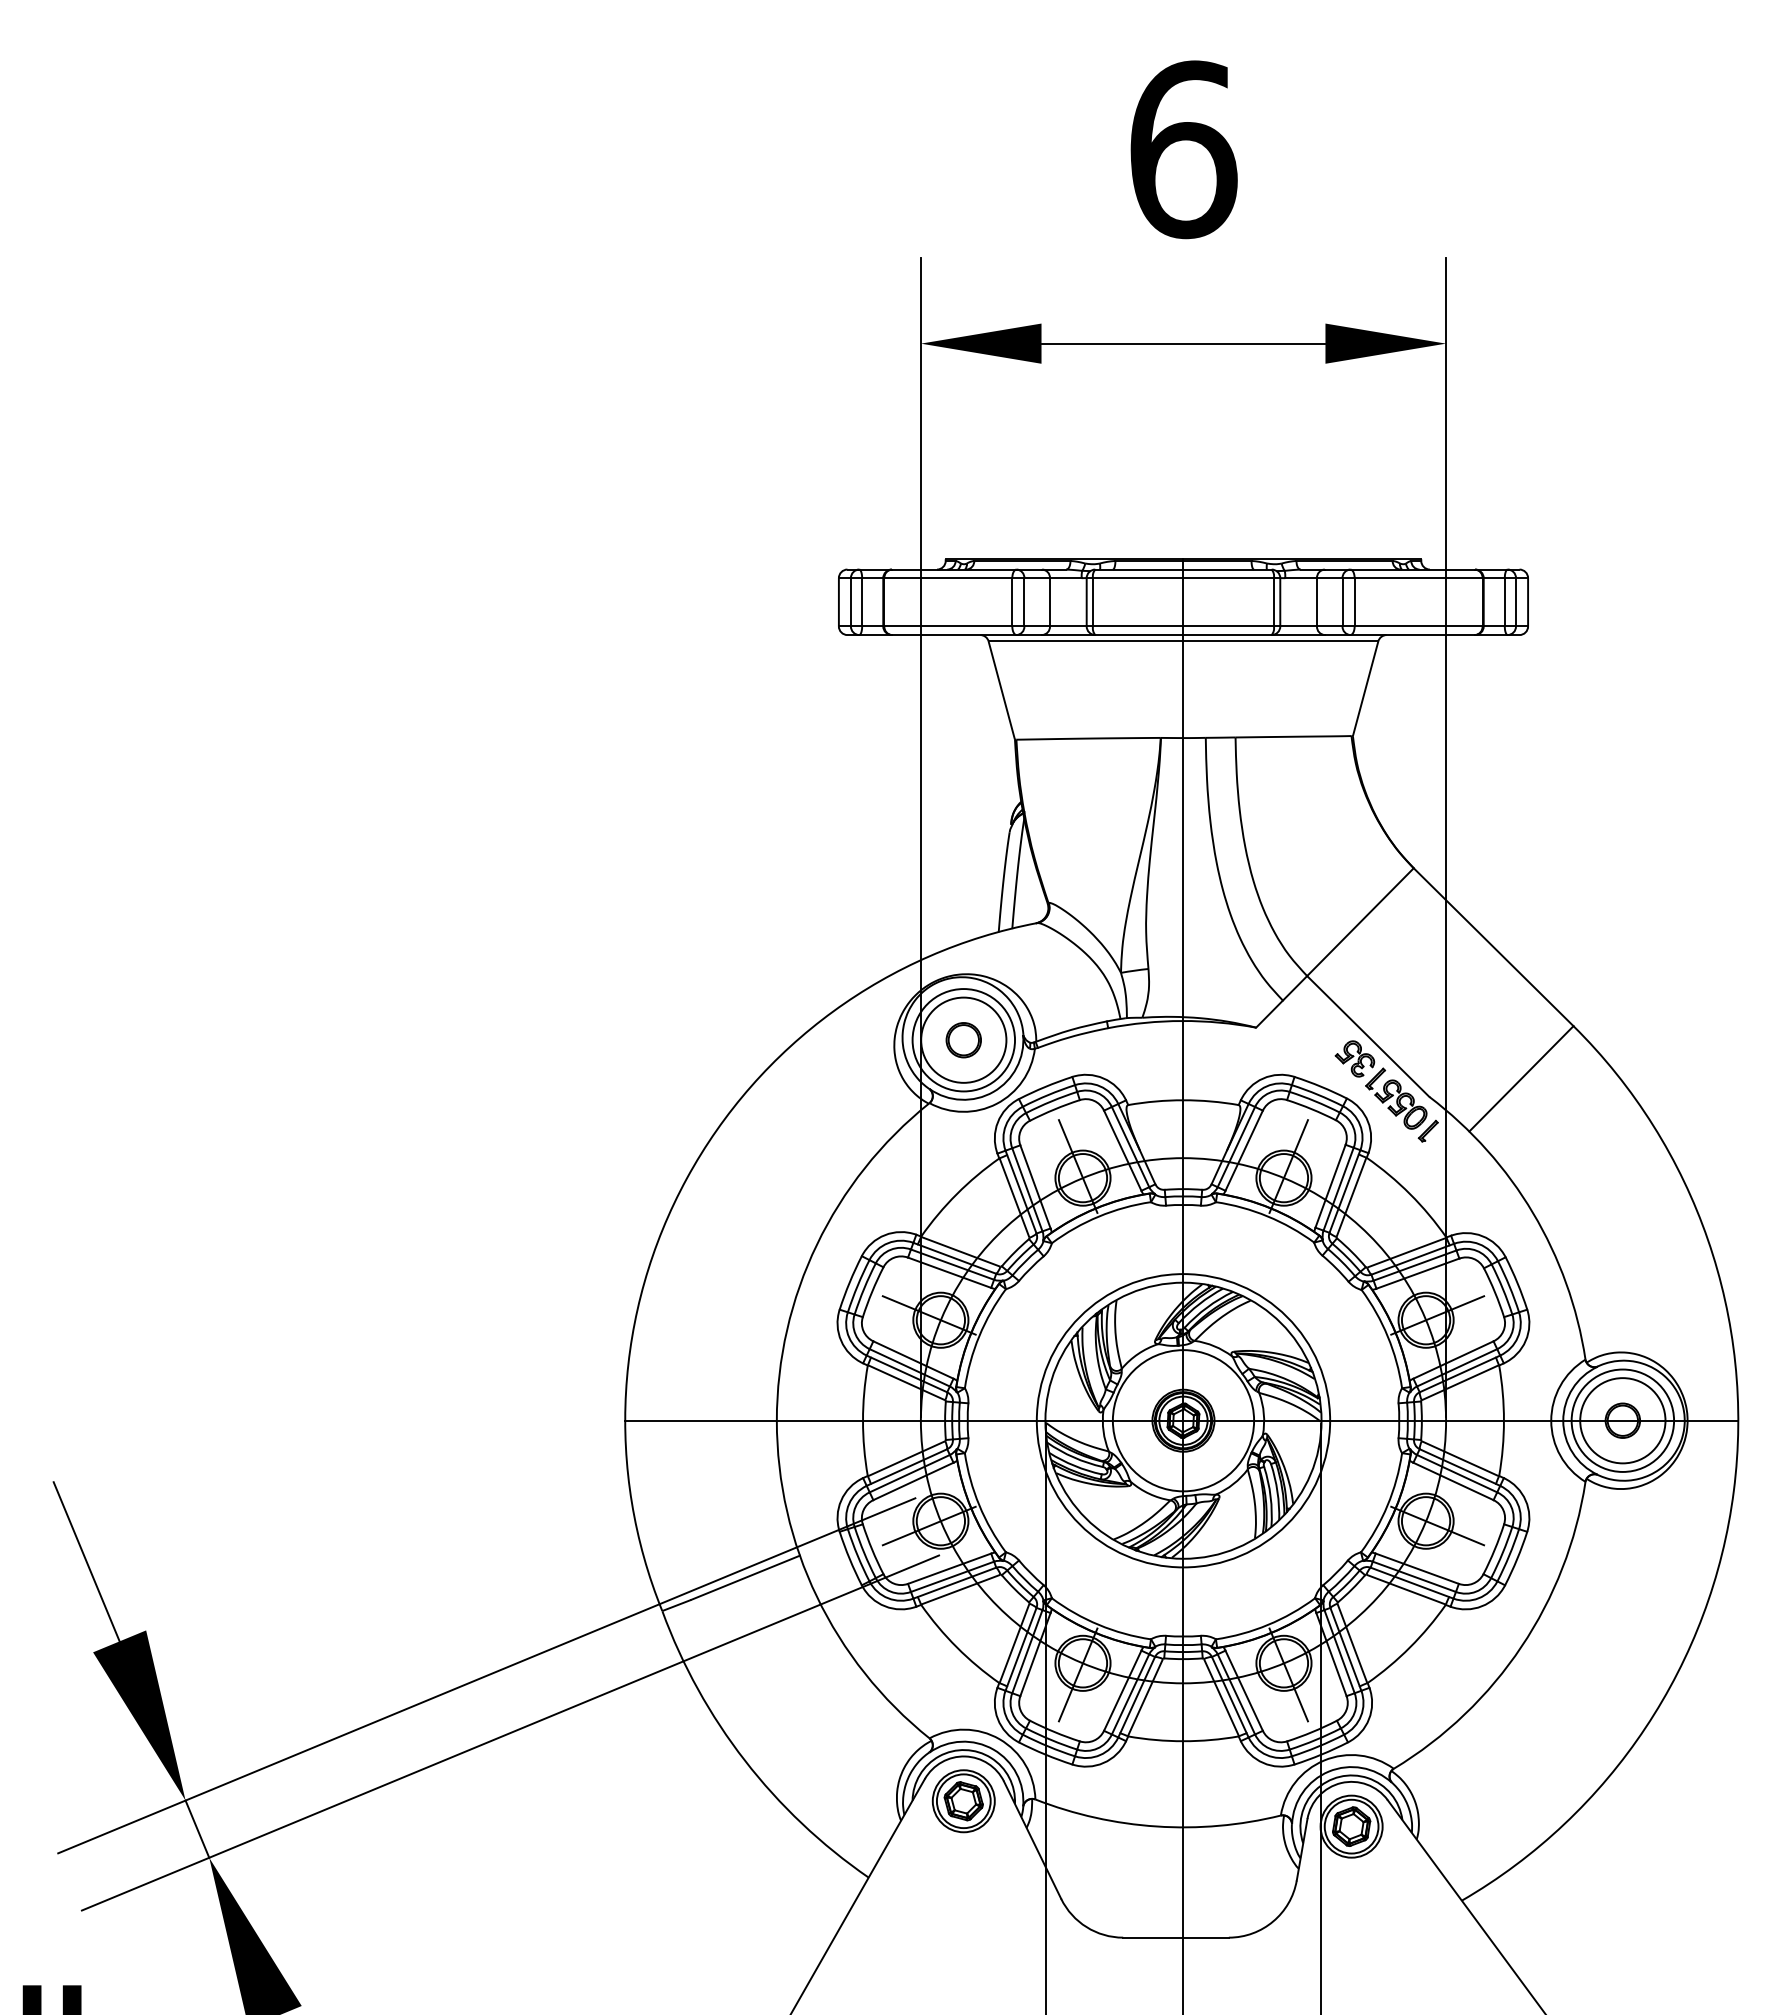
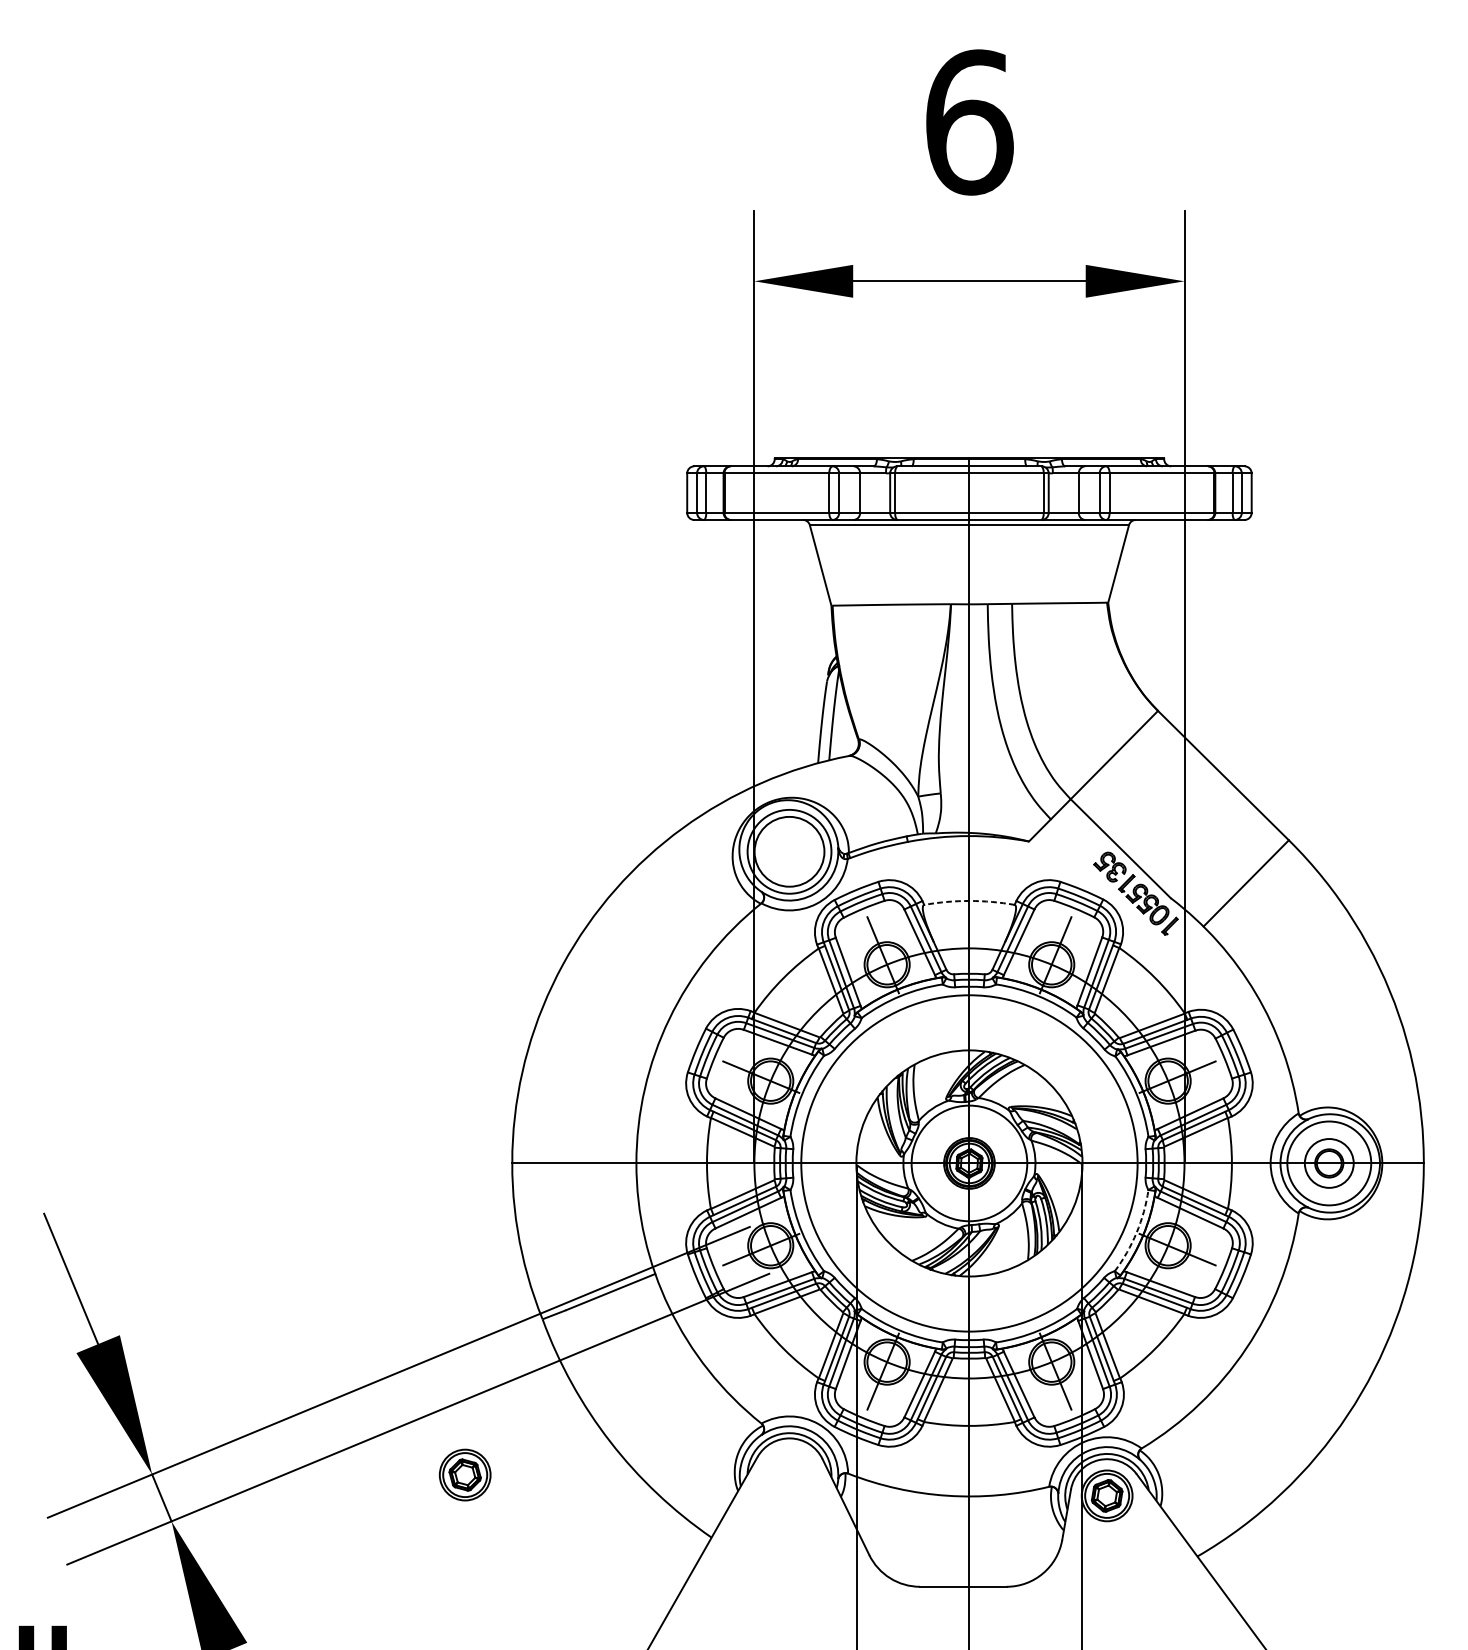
part: (963, 1040) -> (789, 852), removed
arc: (1183, 1100) -> (969, 901), solid -> dashed
circle: (1183, 1420) -> (969, 1163), size x1.4
circle: (1622, 1420) -> (1329, 1163), size x0.7
arc: (1387, 1505) -> (1136, 1232), solid -> dashed
part: (963, 1801) -> (464, 1475), moved

